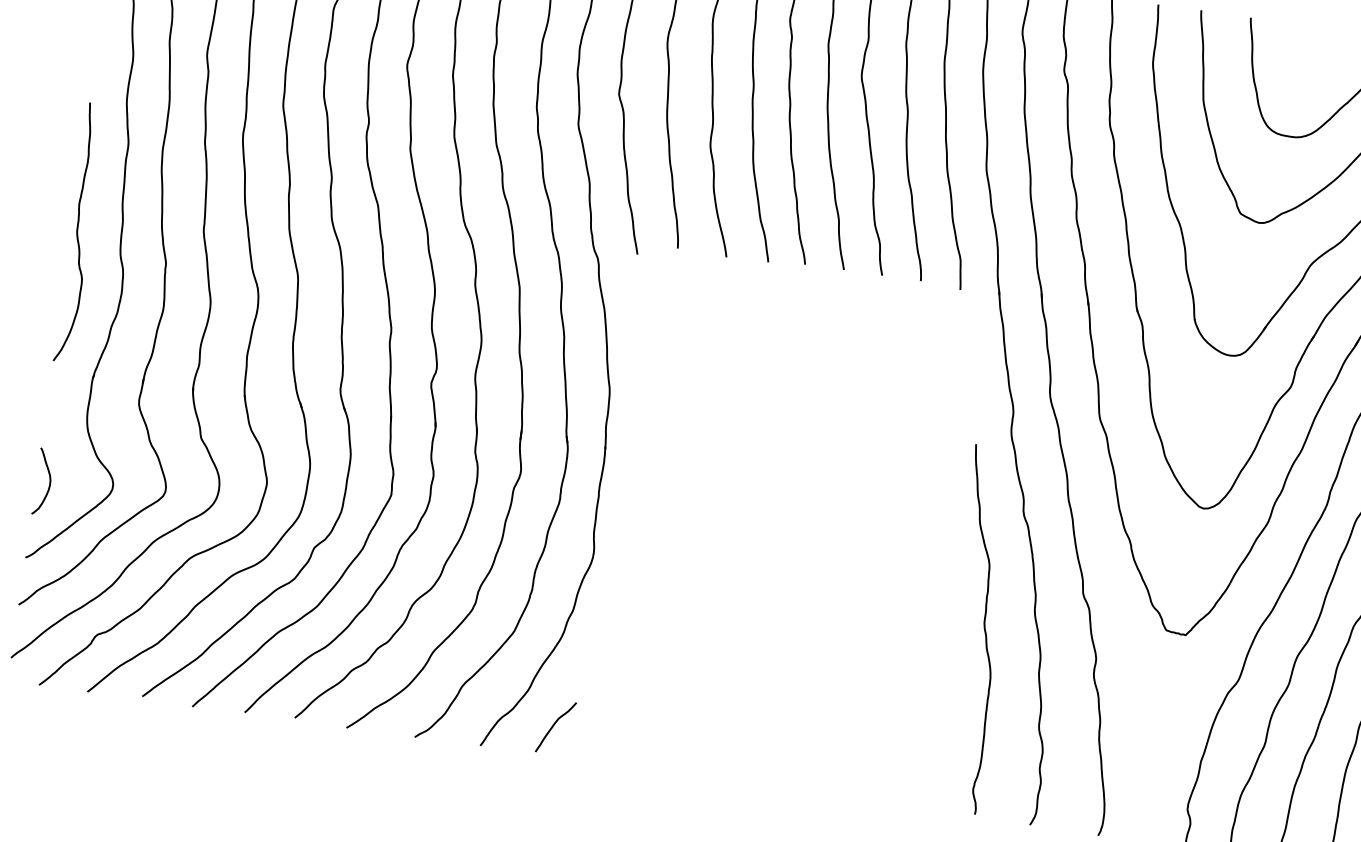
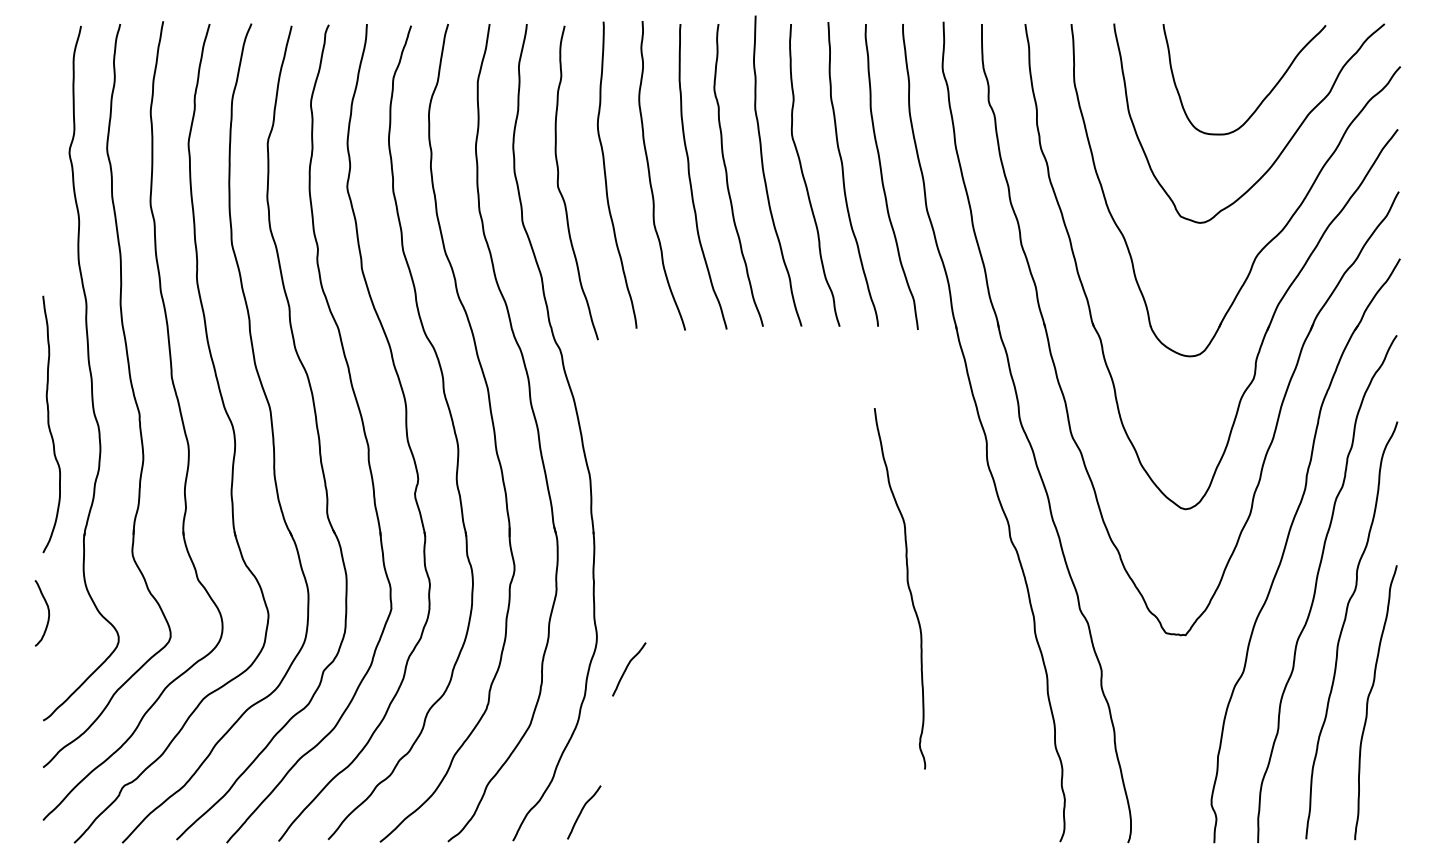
curve: (78, 232) -> (49, 424), moved
curve: (49, 482) -> (48, 613), moved
curve: (620, 588) -> (627, 668), added
curve: (983, 628) -> (907, 586), moved

